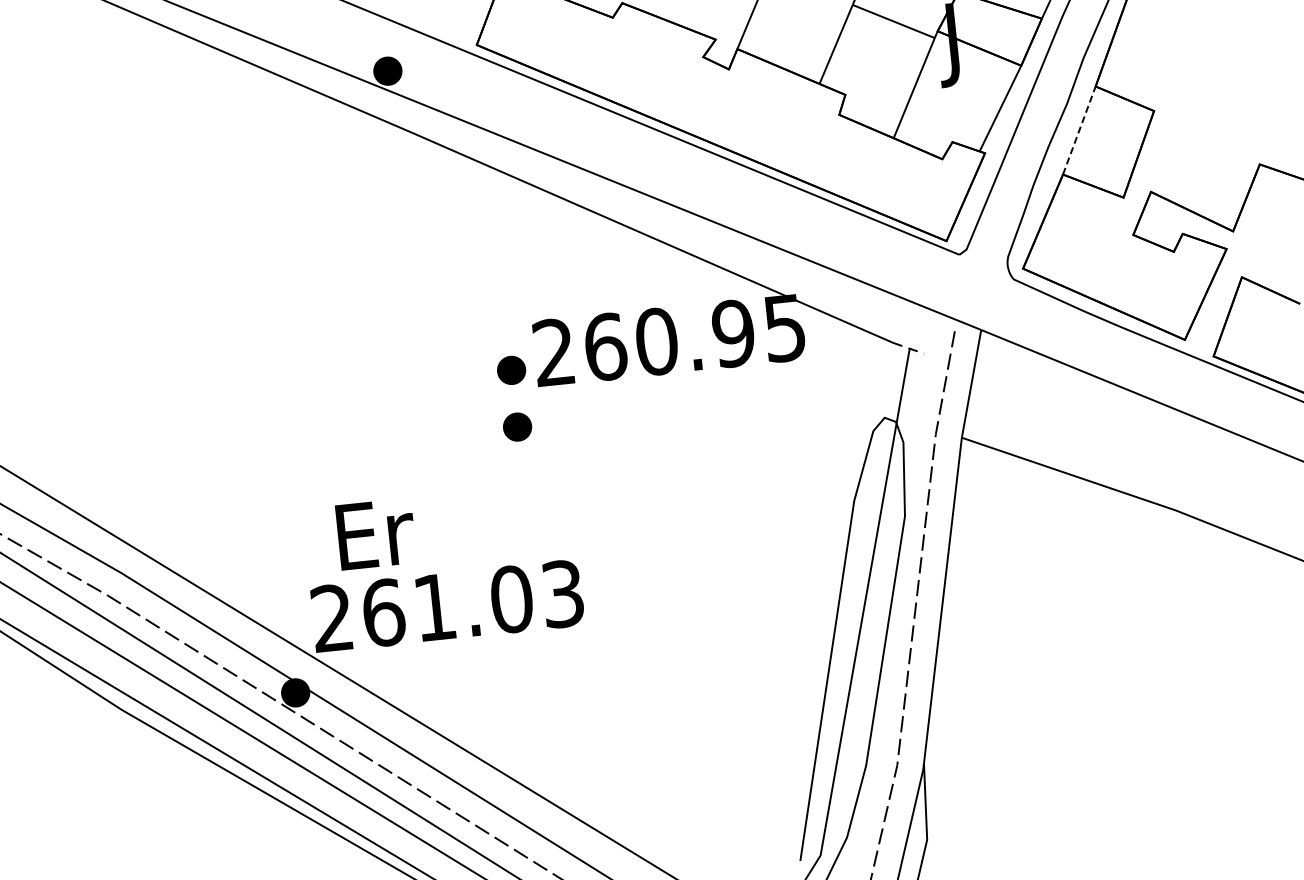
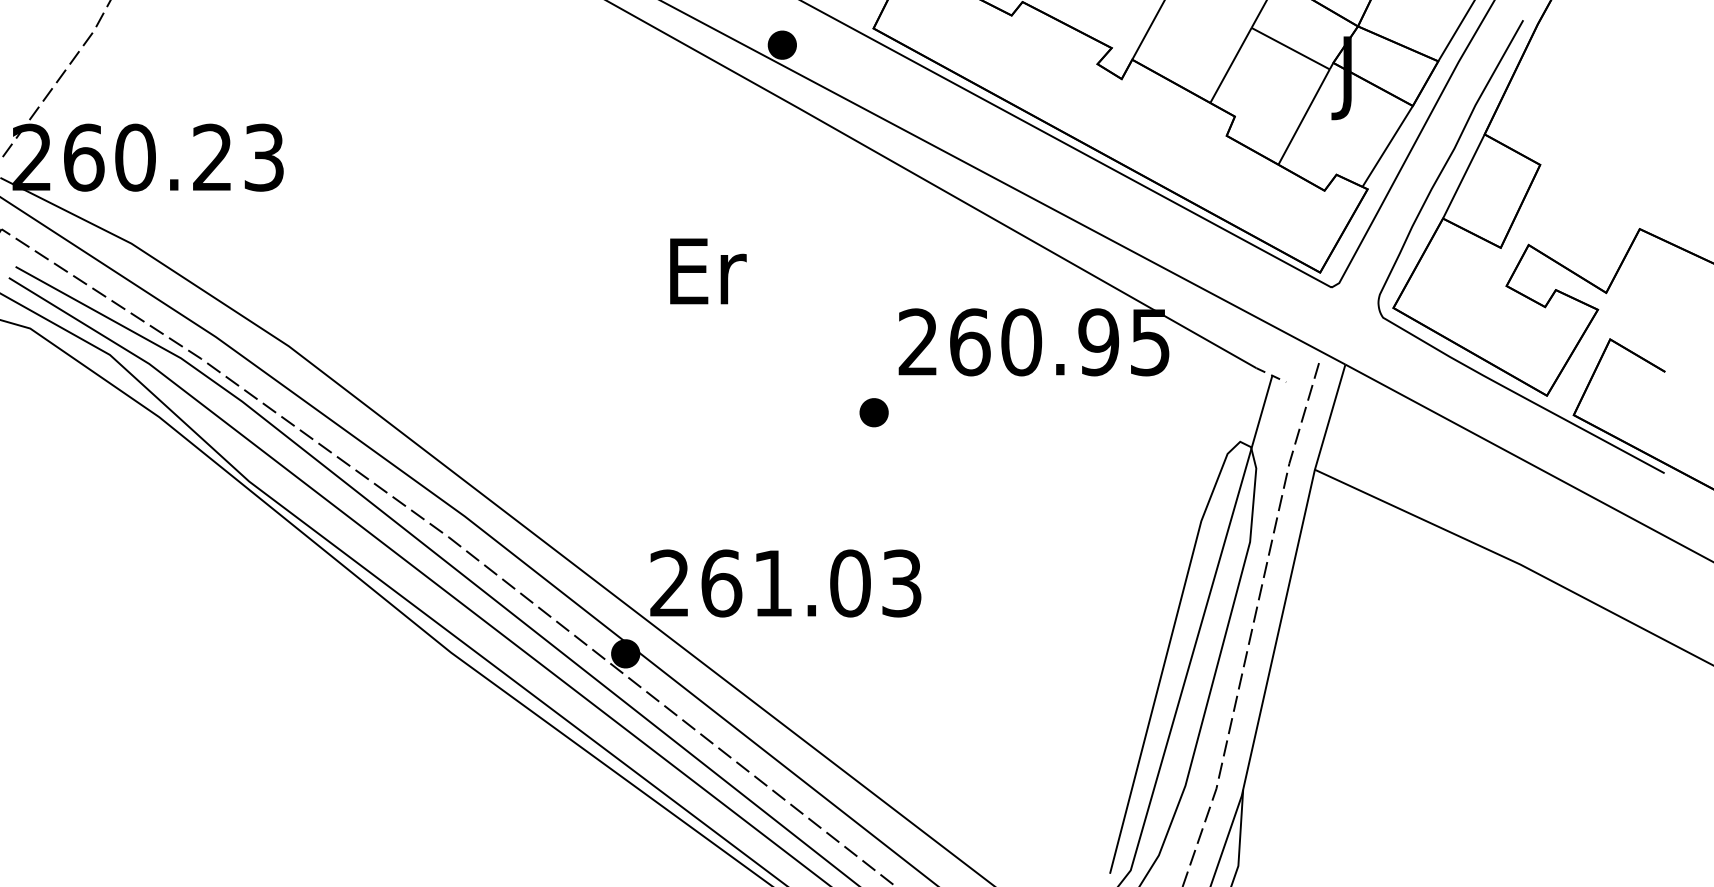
line: (1078, 130) -> (1463, 176), dashed -> solid
part: (510, 370) -> (873, 355), removed
text: (376, 534) -> (708, 271), moved

